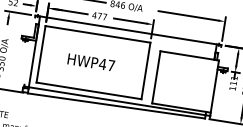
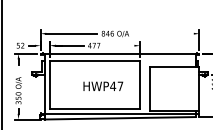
line: (187, 15) -> (167, 33), removed
line: (130, 20) -> (120, 45), removed
text: (91, 61) -> (103, 85), moved

